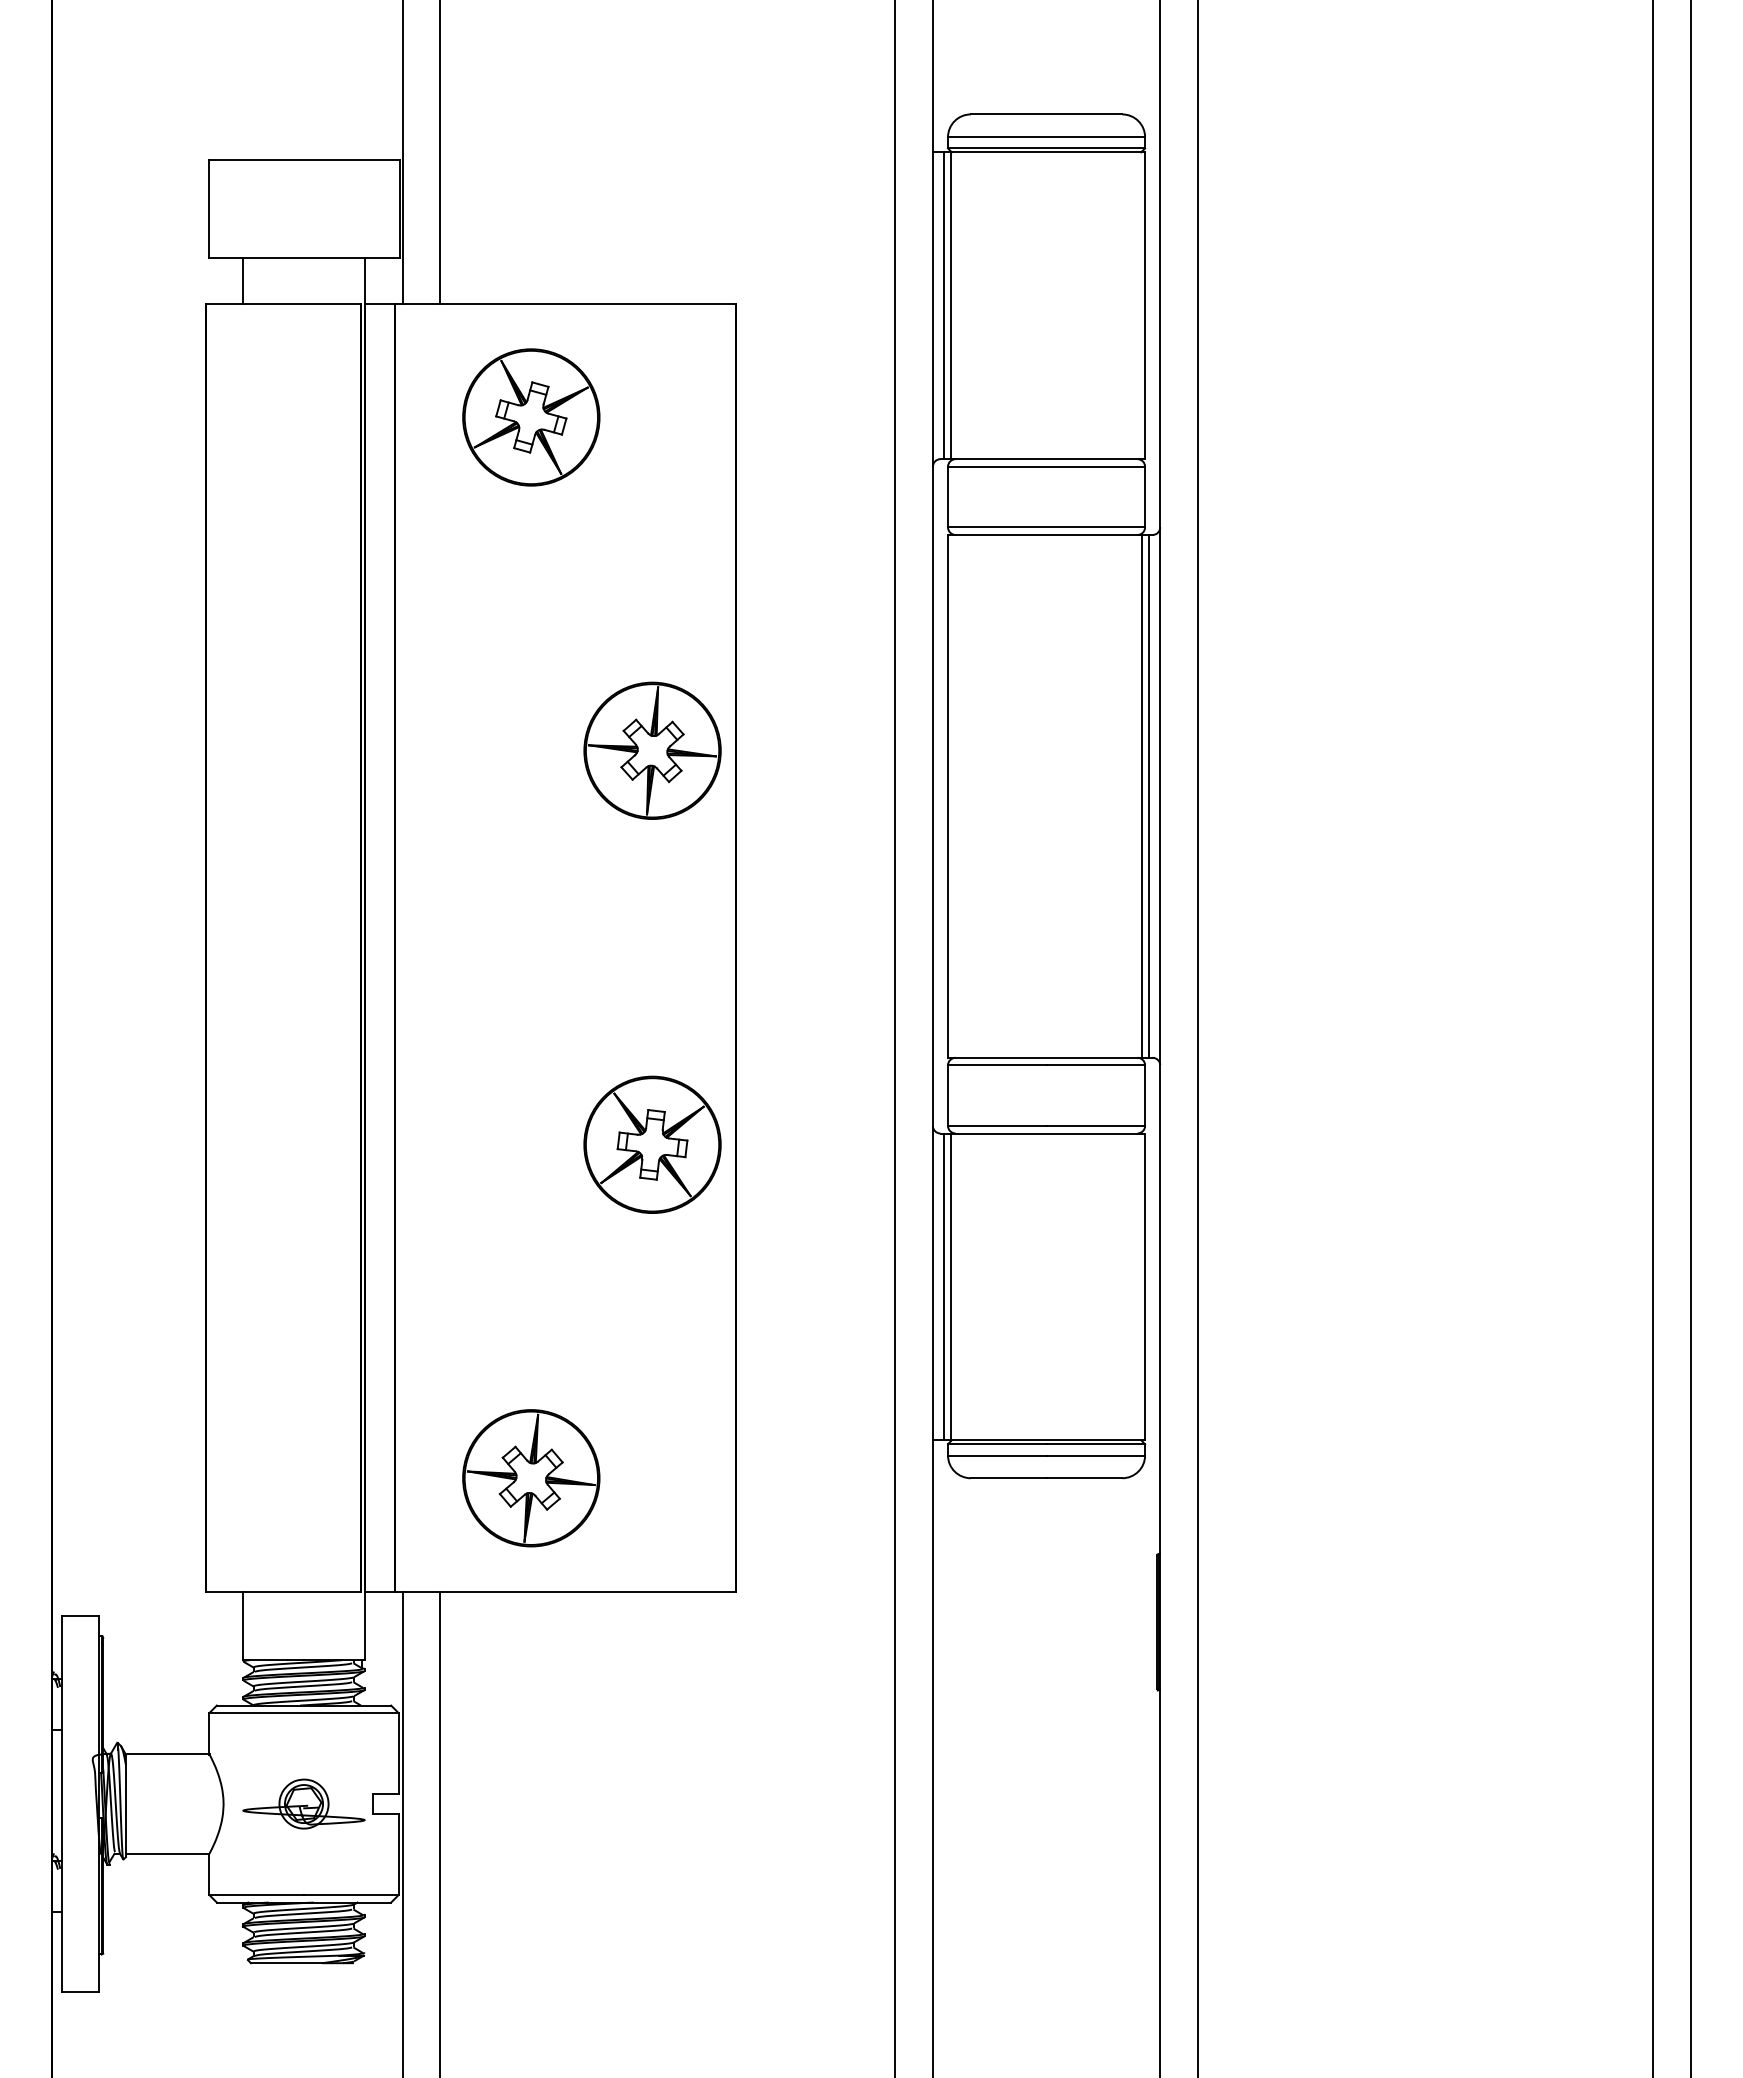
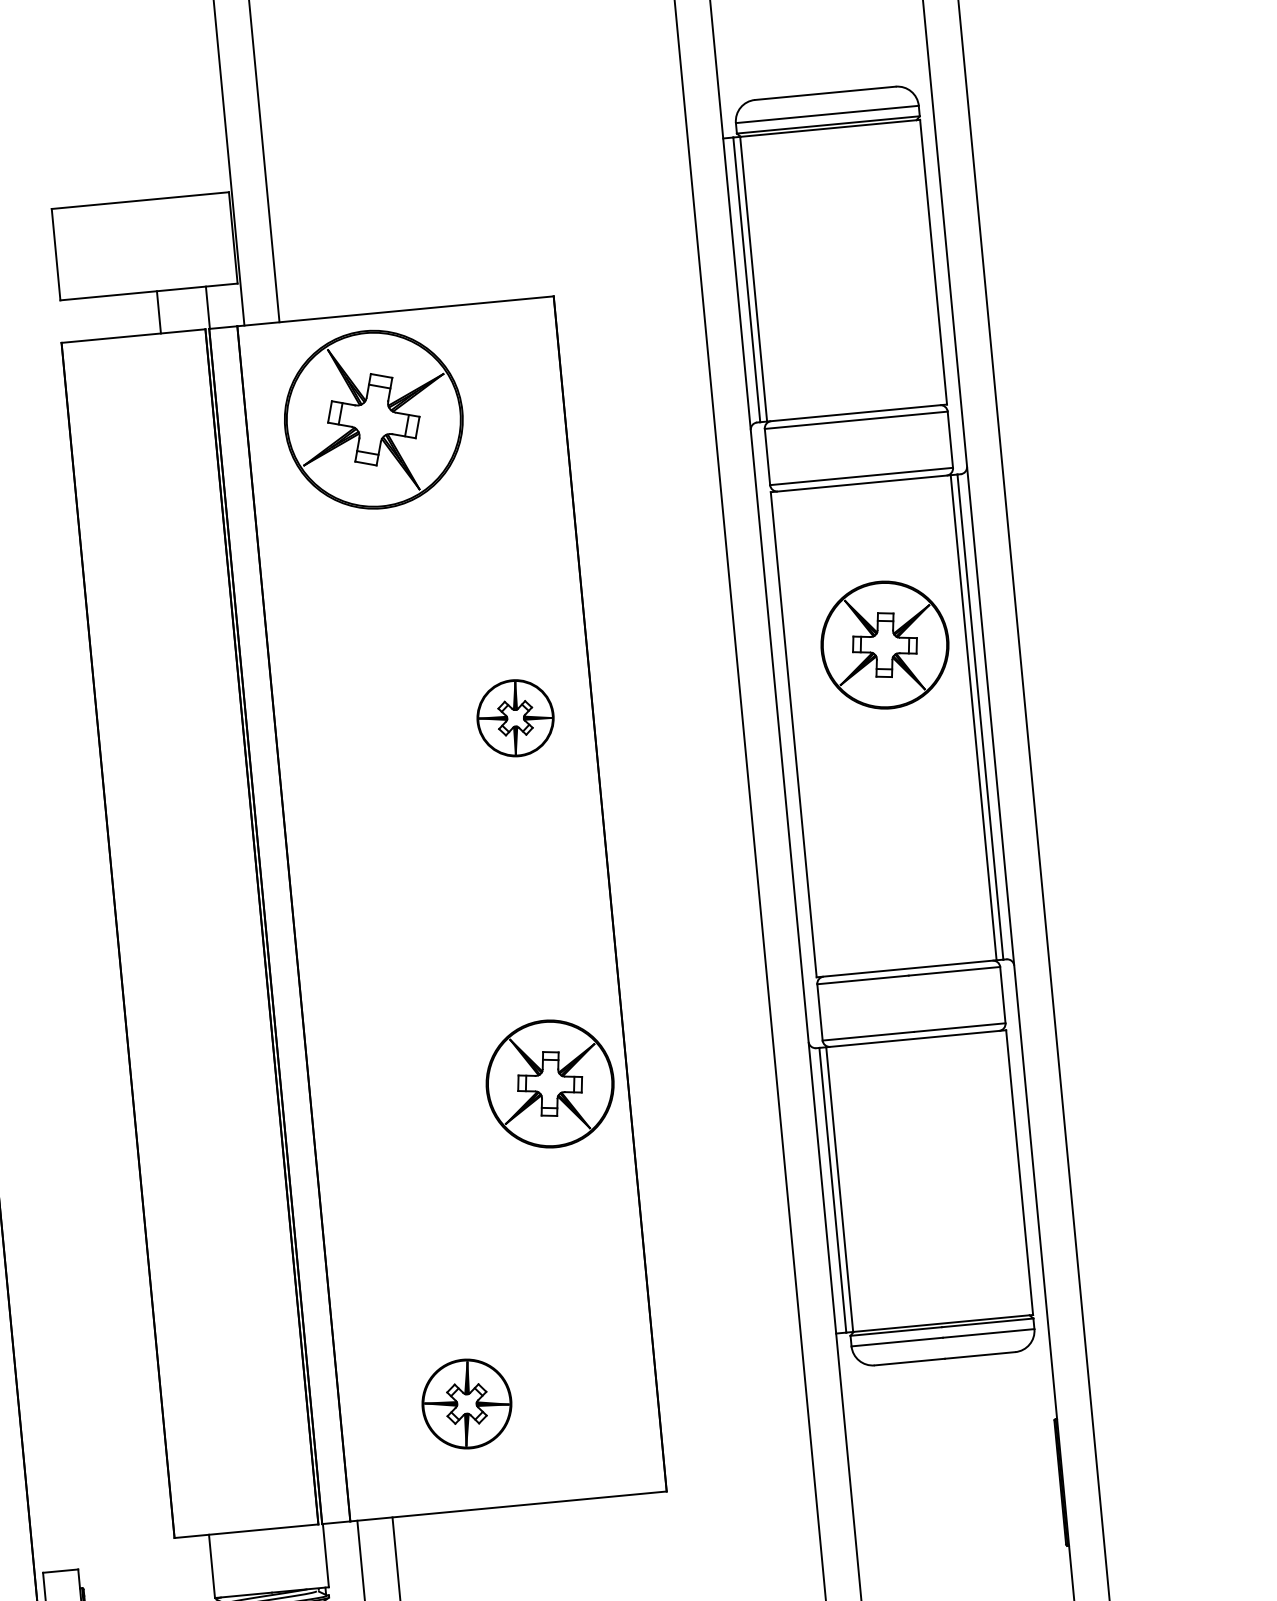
line: (242, 280) -> (158, 311), moved
part: (531, 417) -> (374, 419), size x1.4
part: (1054, 709) -> (884, 644), added
part: (652, 750) -> (515, 718), size x0.6
part: (531, 1478) -> (467, 1404), size x0.7

